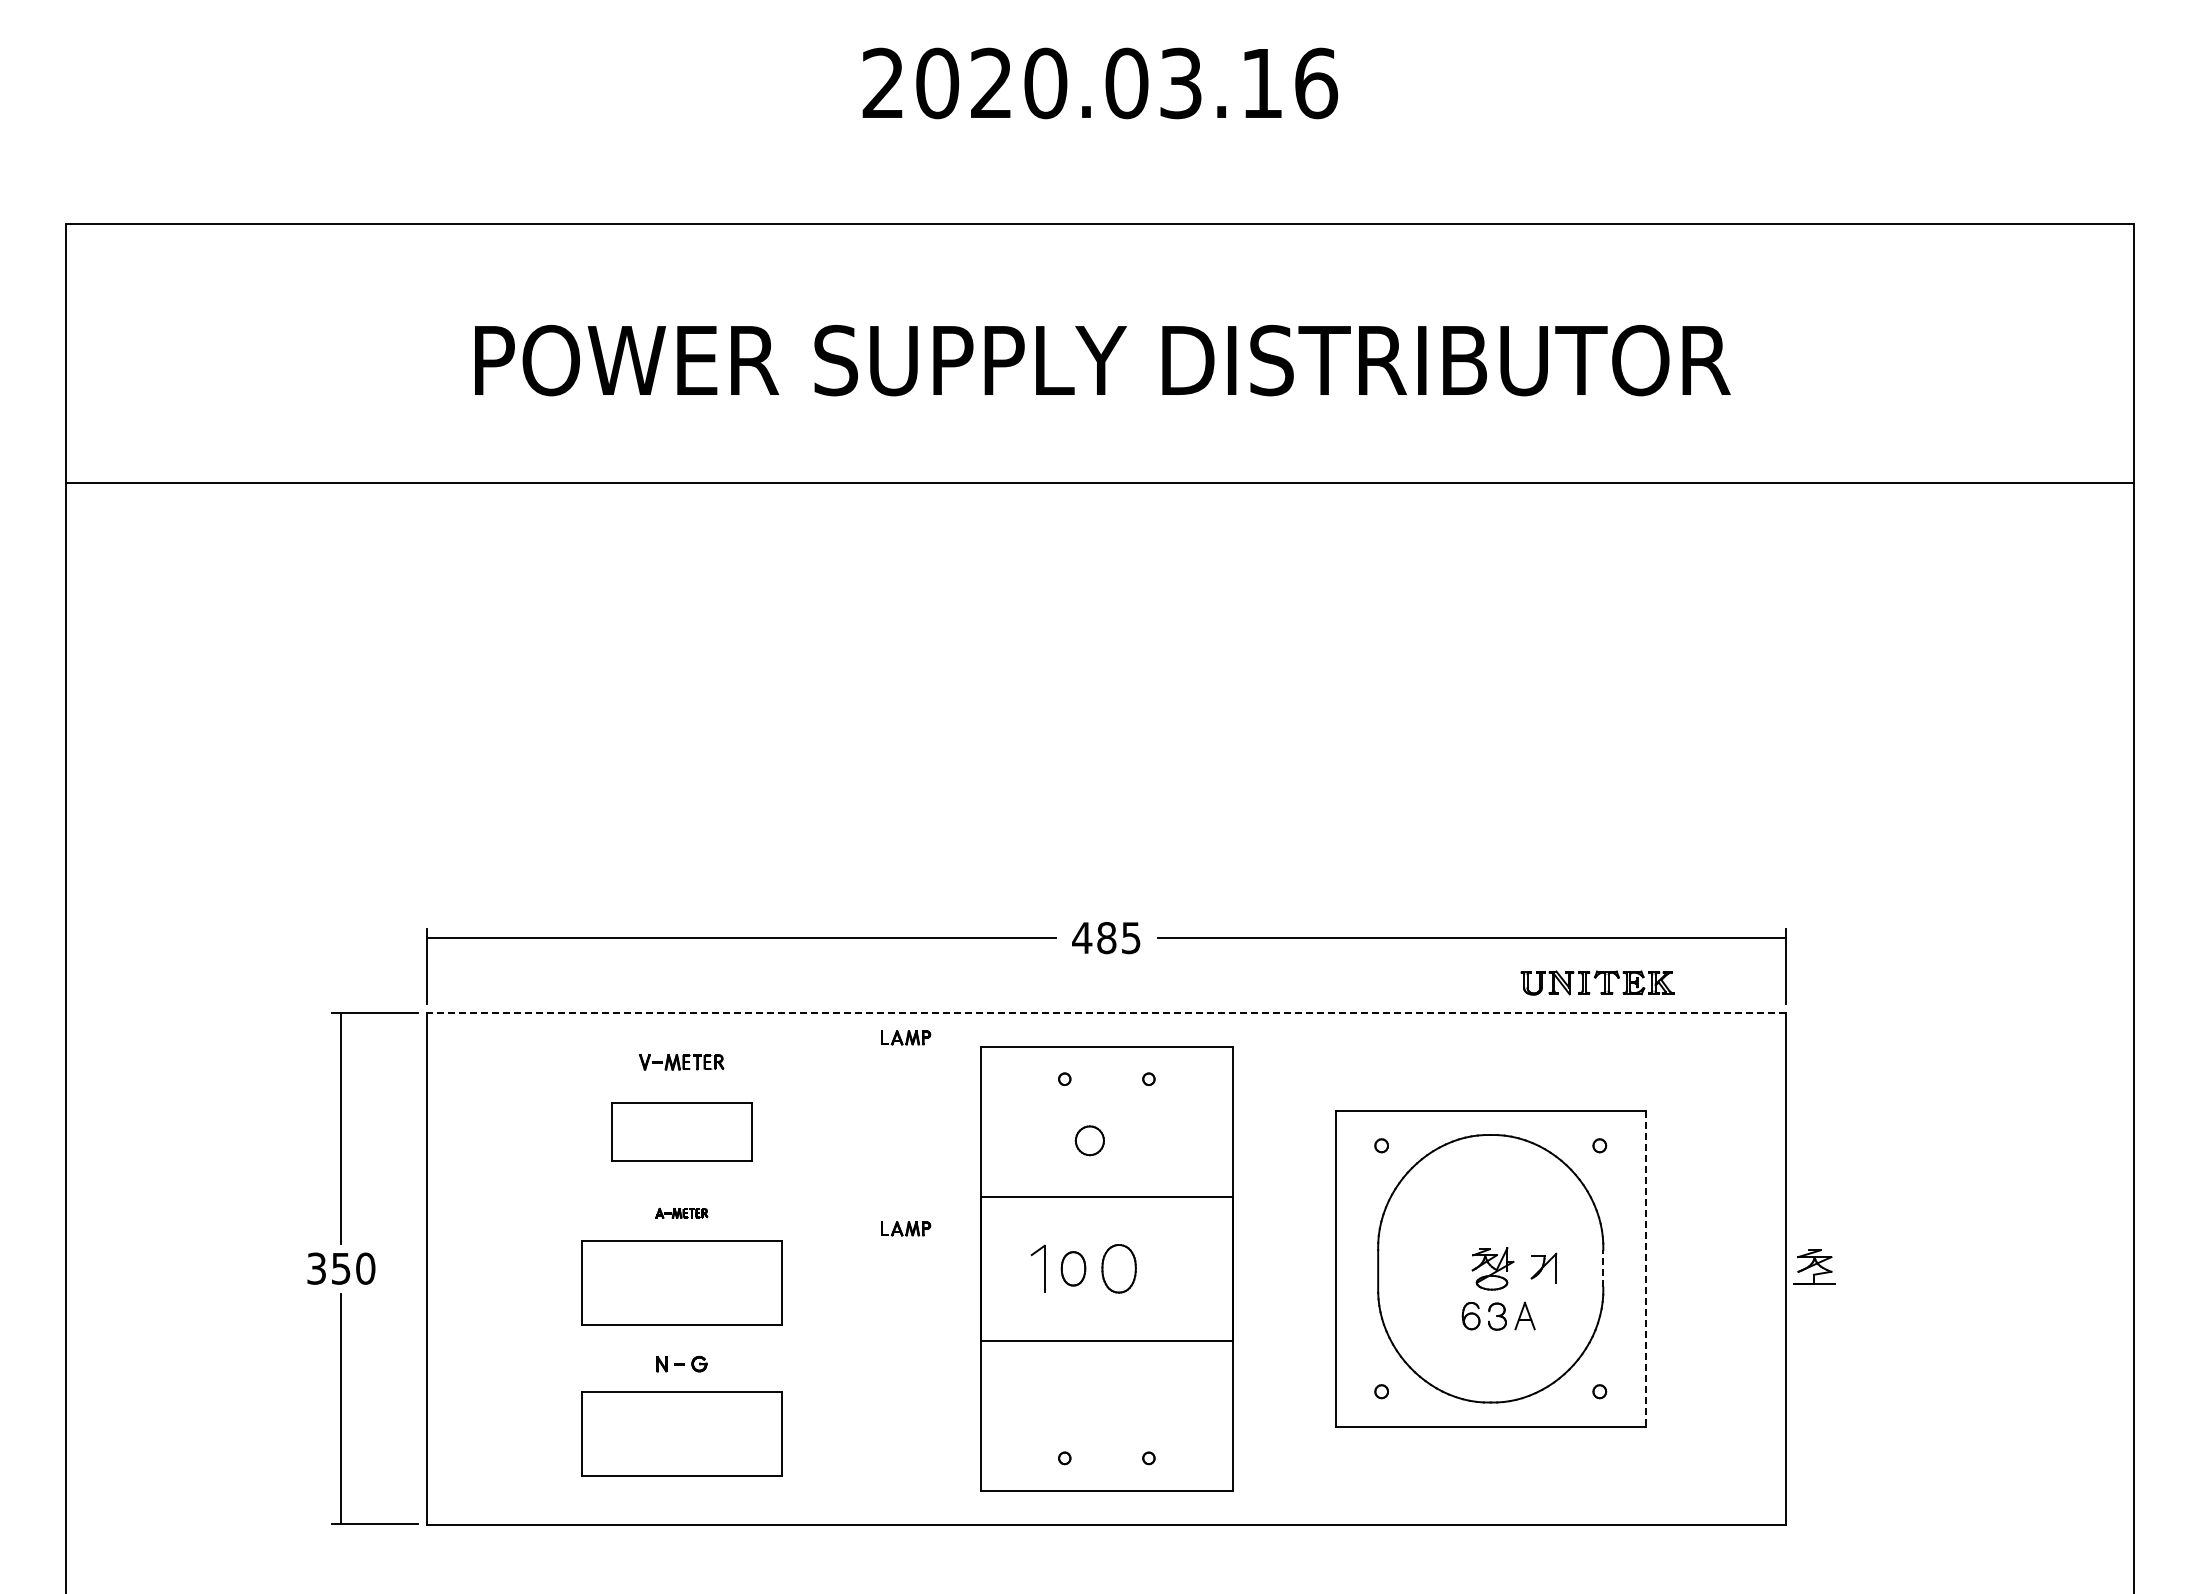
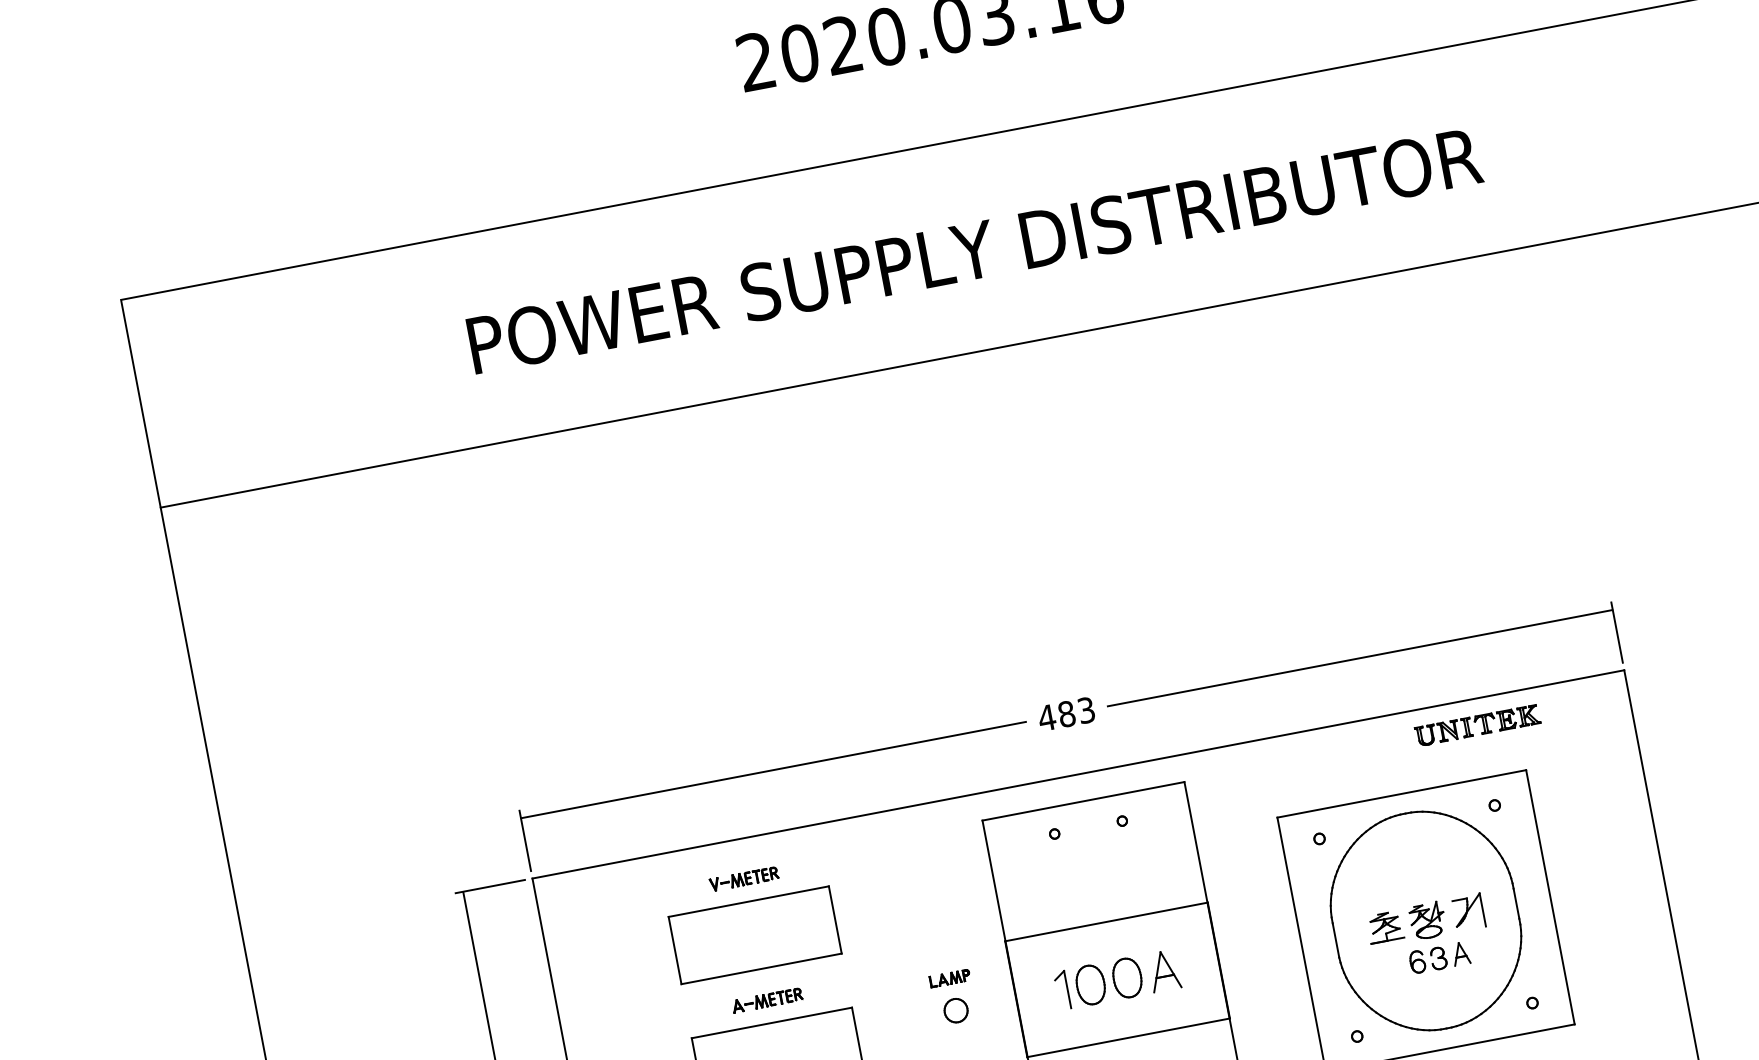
text: (1131, 937) -> (1086, 709), 485 -> 483
part: (1597, 982) -> (1477, 725), moved
line: (1106, 1013) -> (1078, 774), dashed -> solid
part: (906, 1037) -> (921, 824), removed
part: (681, 1131) -> (754, 934), size x1.43
part: (1089, 1140) -> (955, 1010), moved
part: (681, 1213) -> (767, 1000), size x1.67
part: (1814, 1266) -> (1385, 926), moved
part: (1543, 1267) -> (1468, 911), size x1.43
part: (1073, 1268) -> (1090, 984), size x1.43
part: (1164, 1268) -> (1163, 970), added
line: (1603, 1268) -> (1516, 903), dashed -> solid
line: (1645, 1269) -> (1550, 897), dashed -> solid

